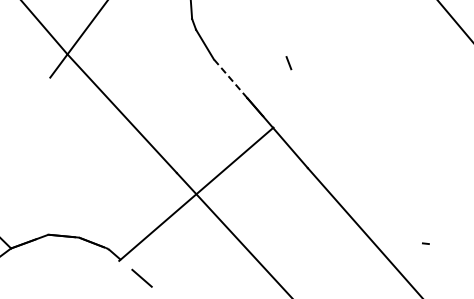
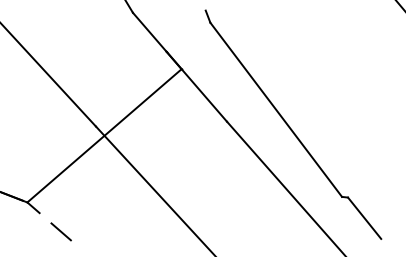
line: (230, 78) -> (149, 32), dashed -> solid
line: (356, 156) -> (275, 110), added
line: (196, 193) -> (104, 135), moved
line: (445, 264) -> (364, 218), added

